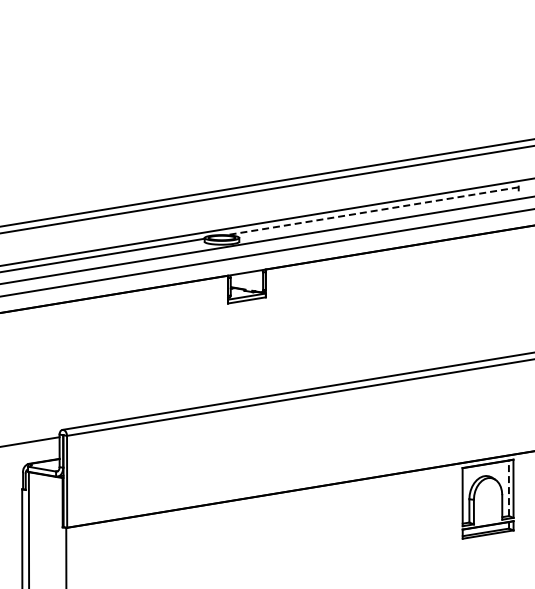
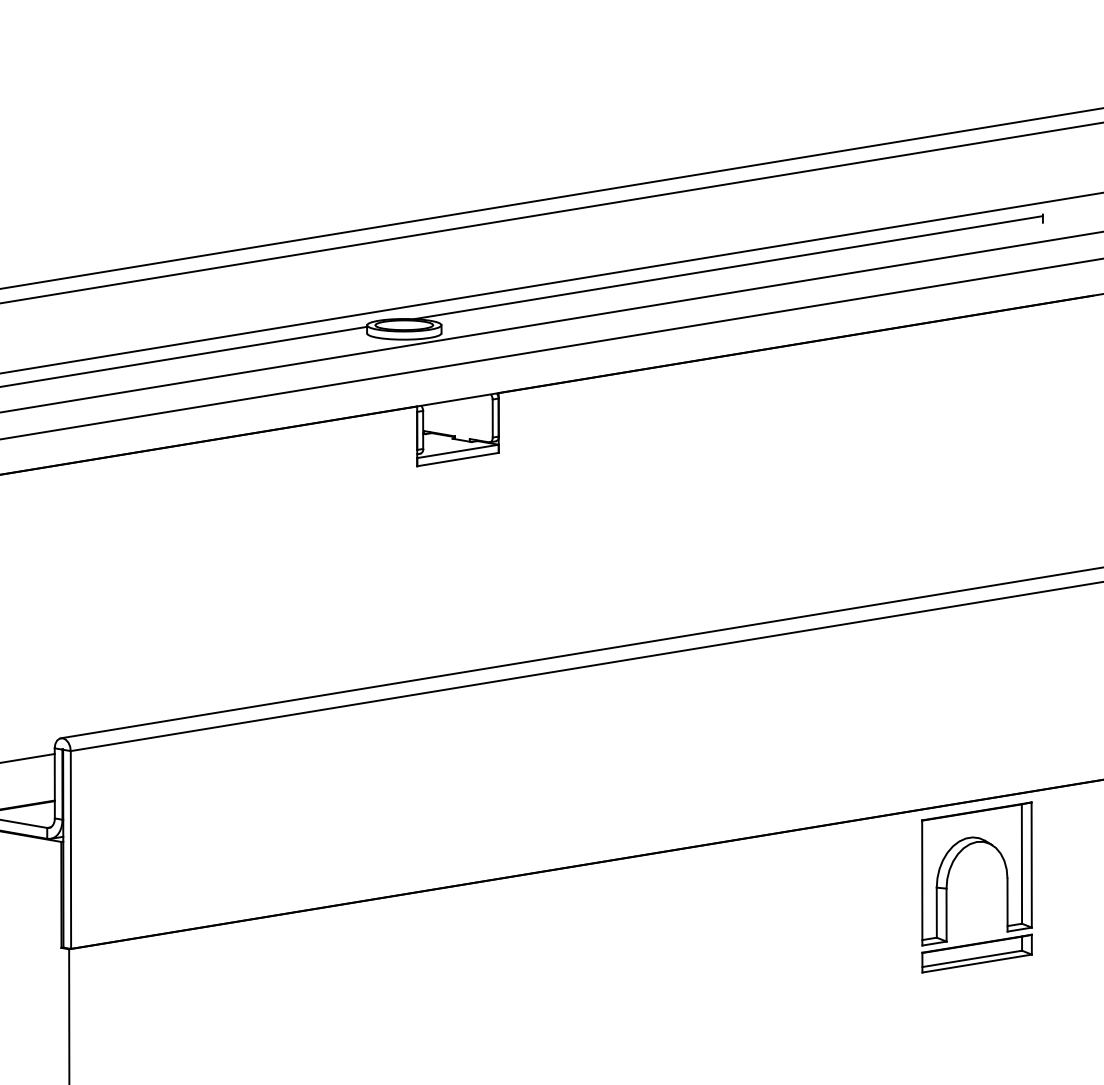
line: (372, 211) -> (728, 268), dashed -> solid
line: (508, 488) -> (1020, 864), dashed -> solid

